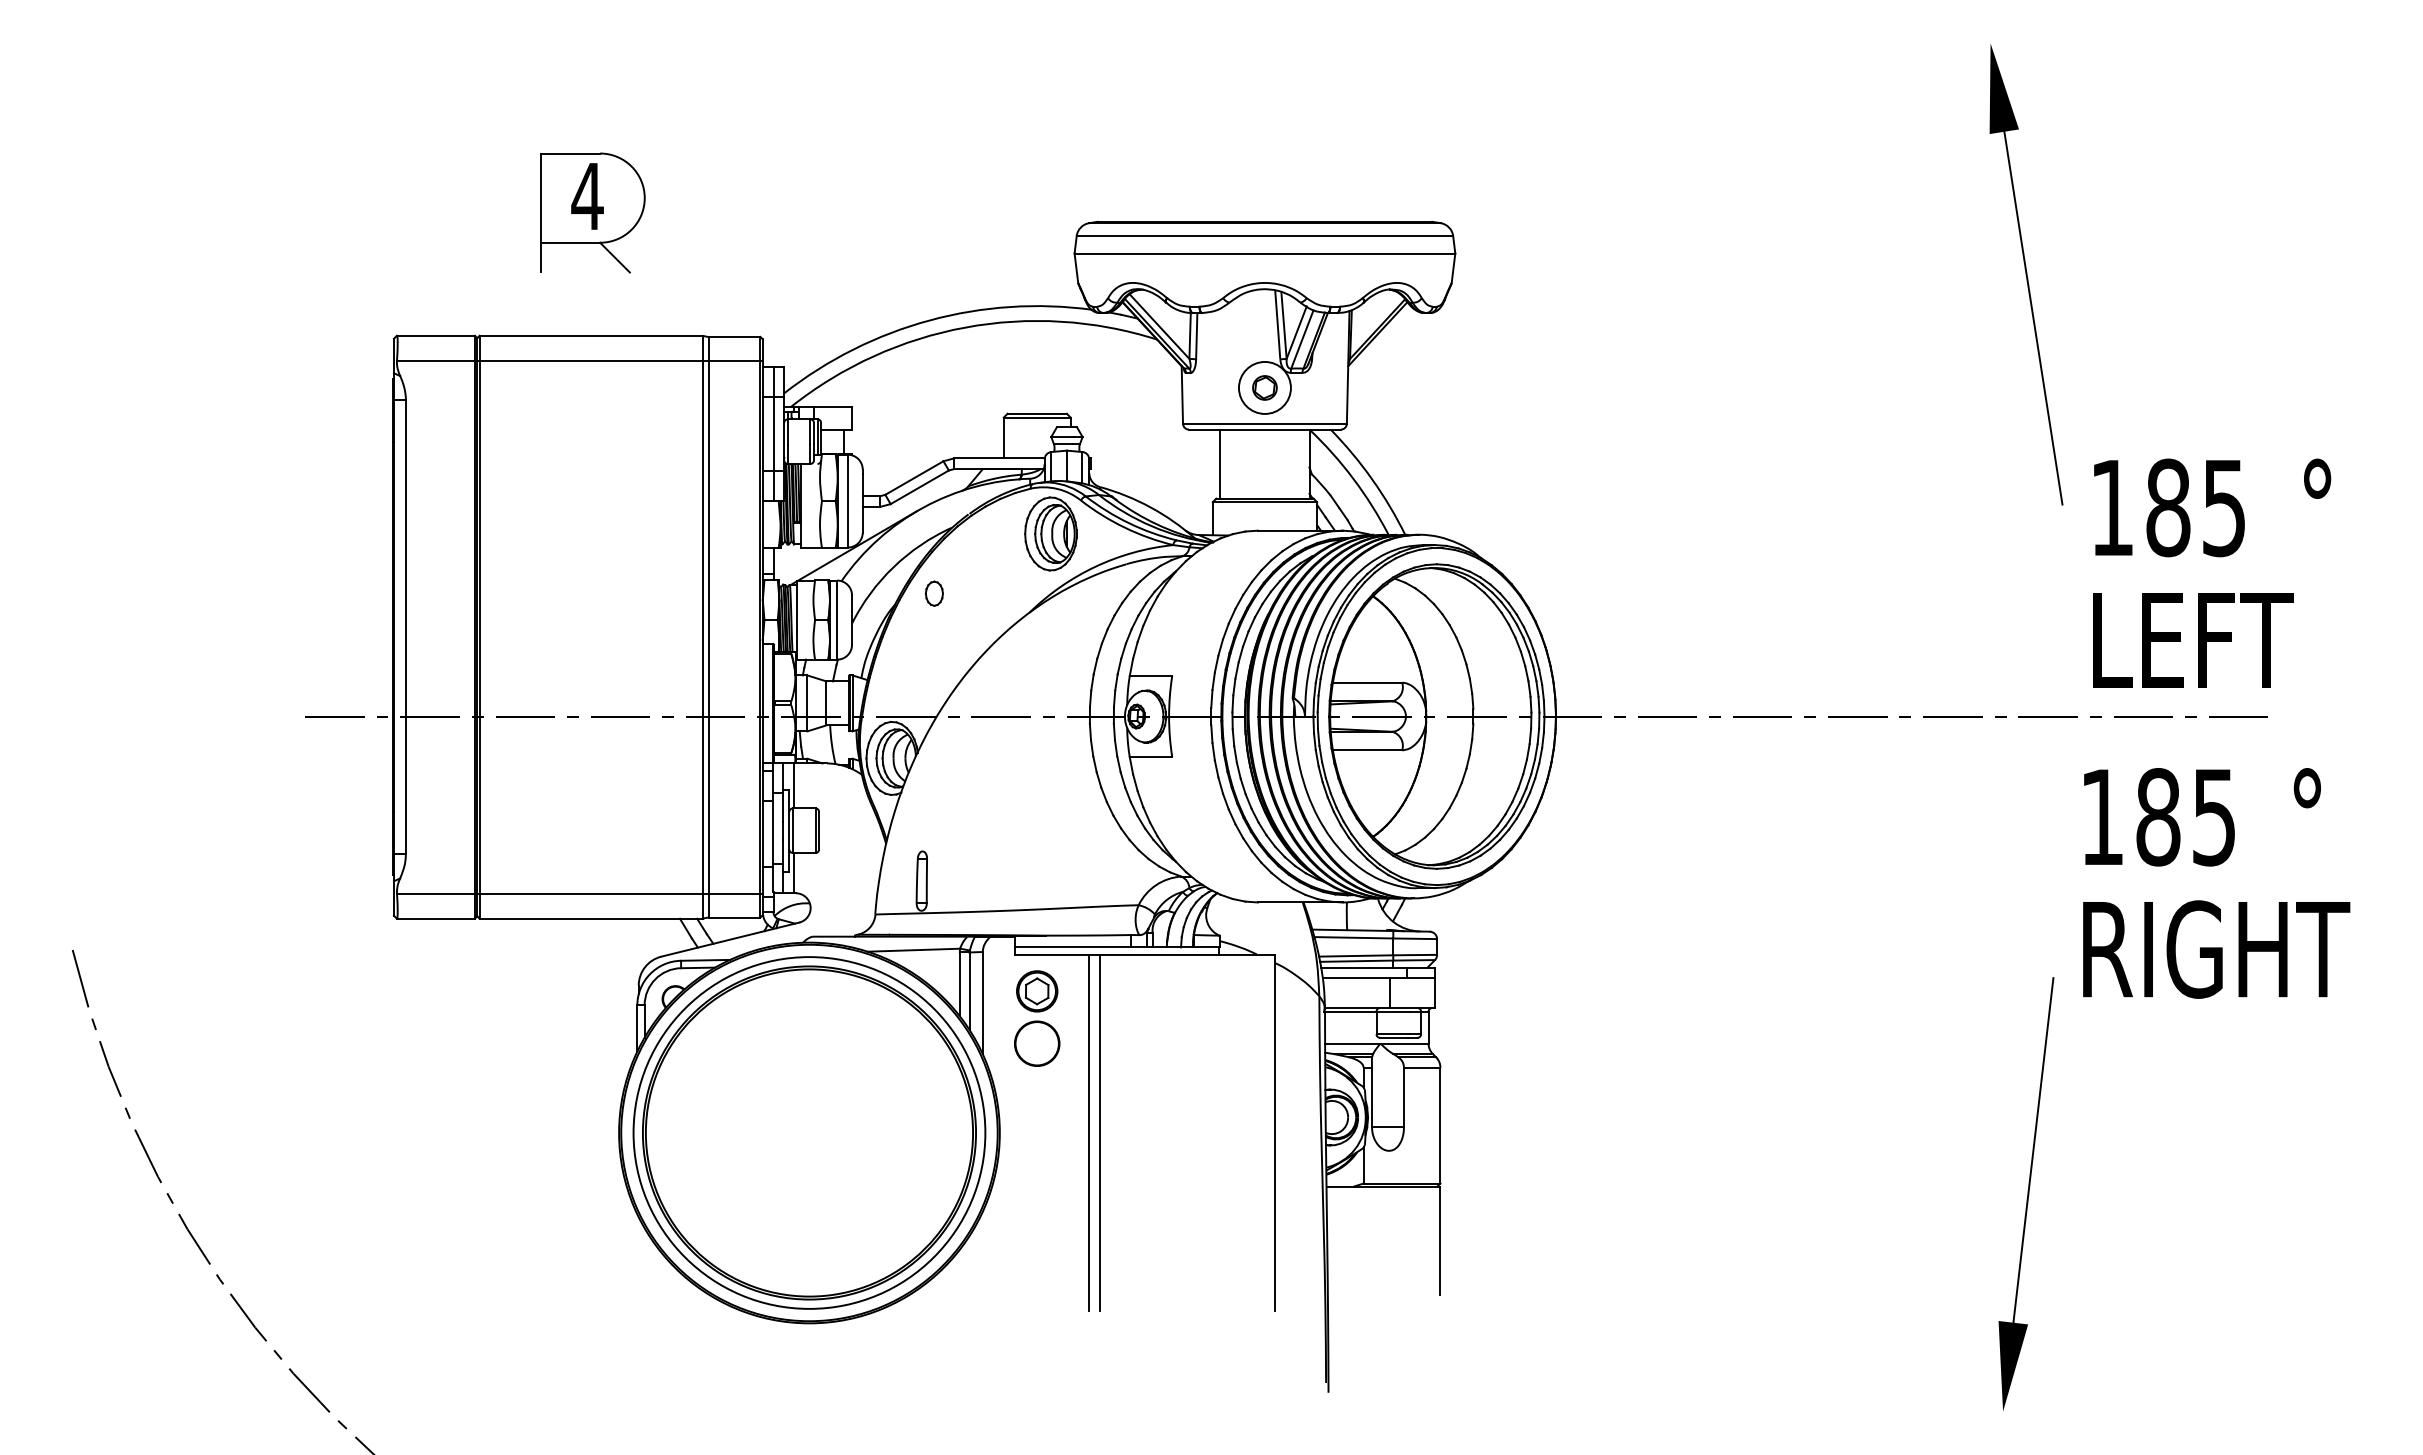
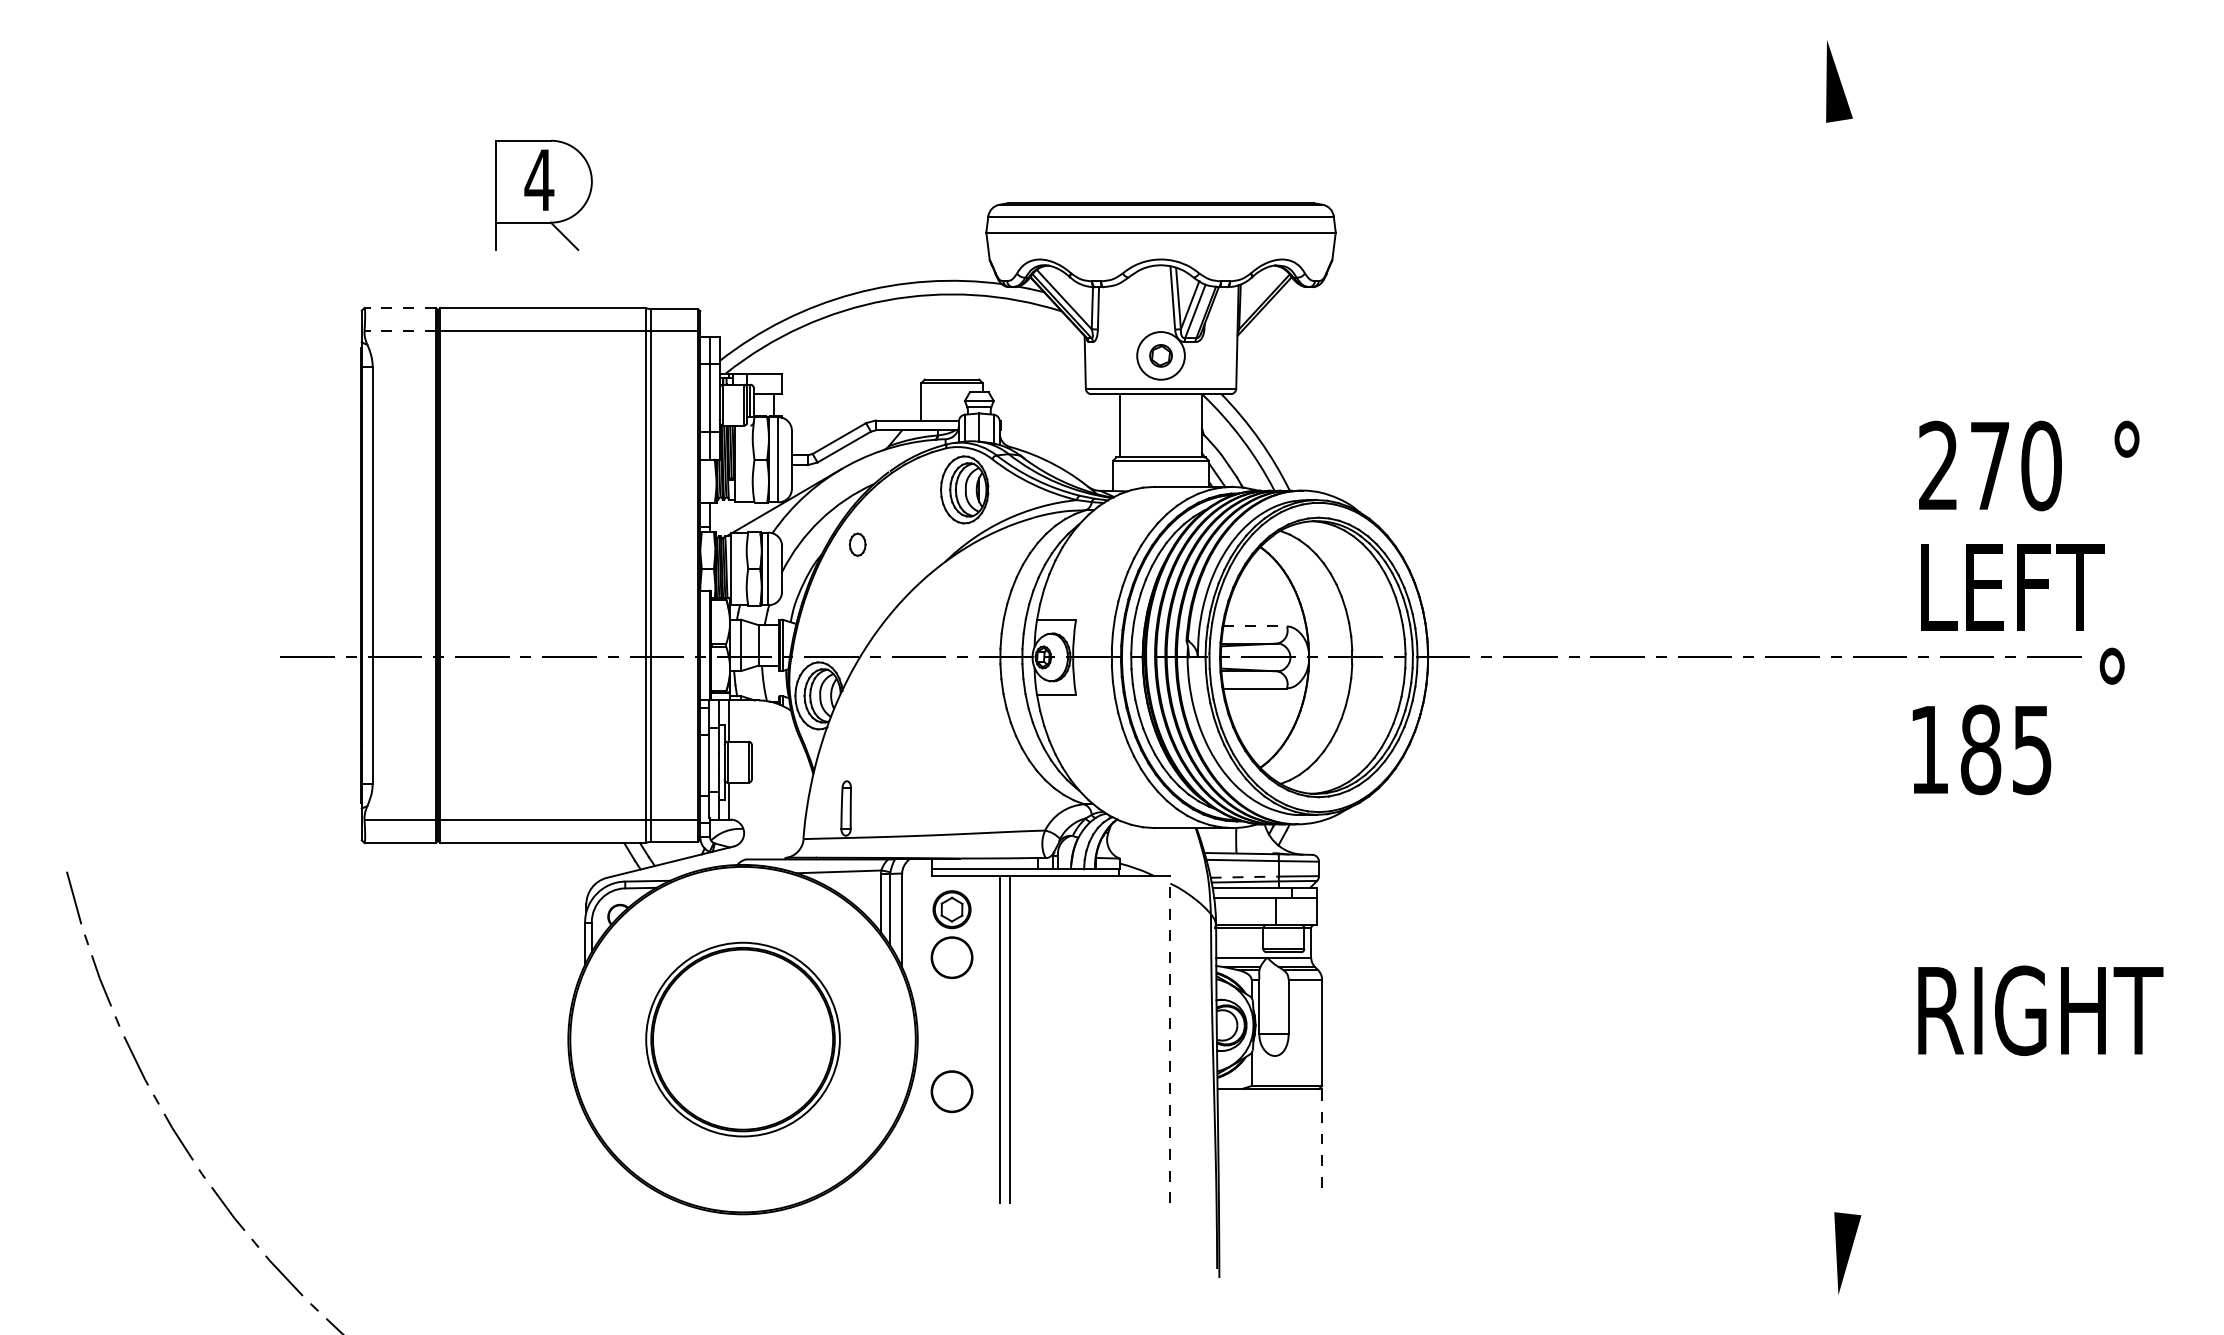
line: (2033, 317) -> (1866, 291), removed
line: (435, 335) -> (399, 307), solid -> dashed
line: (435, 360) -> (399, 330), solid -> dashed
text: (2168, 507) -> (1990, 465), 185 -> 270
line: (1367, 682) -> (1255, 626), solid -> dashed
text: (2306, 788) -> (2111, 666), moved
text: (2216, 949) -> (2040, 1010), moved
line: (1356, 955) -> (1245, 876), solid -> dashed
part: (809, 1132) -> (743, 1039), size x0.6
line: (1275, 1132) -> (1170, 1039), solid -> dashed
line: (2033, 1150) -> (1866, 1055), removed
circle: (1037, 1189) -> (952, 1091), added
line: (1440, 1240) -> (1322, 1138), solid -> dashed

